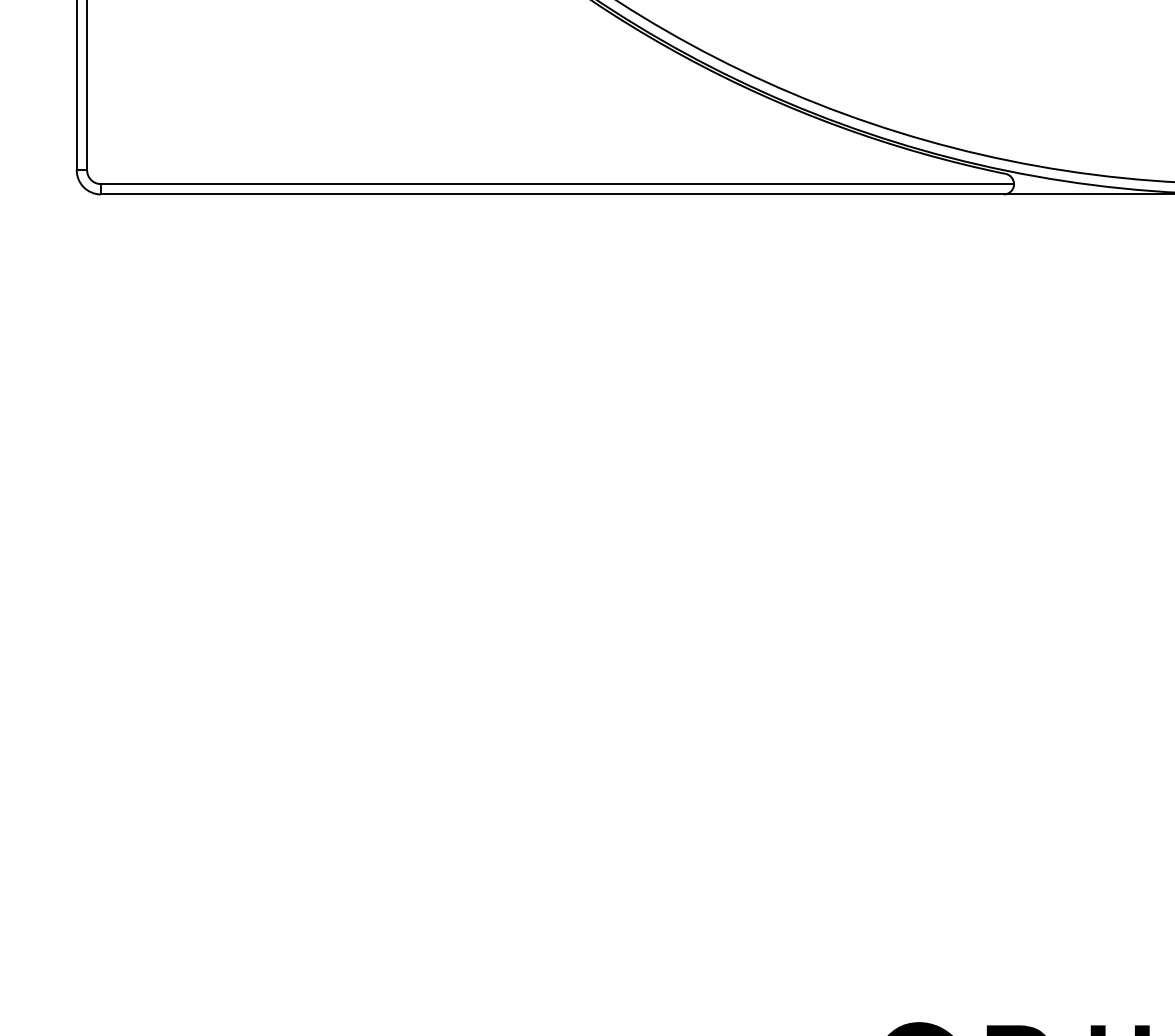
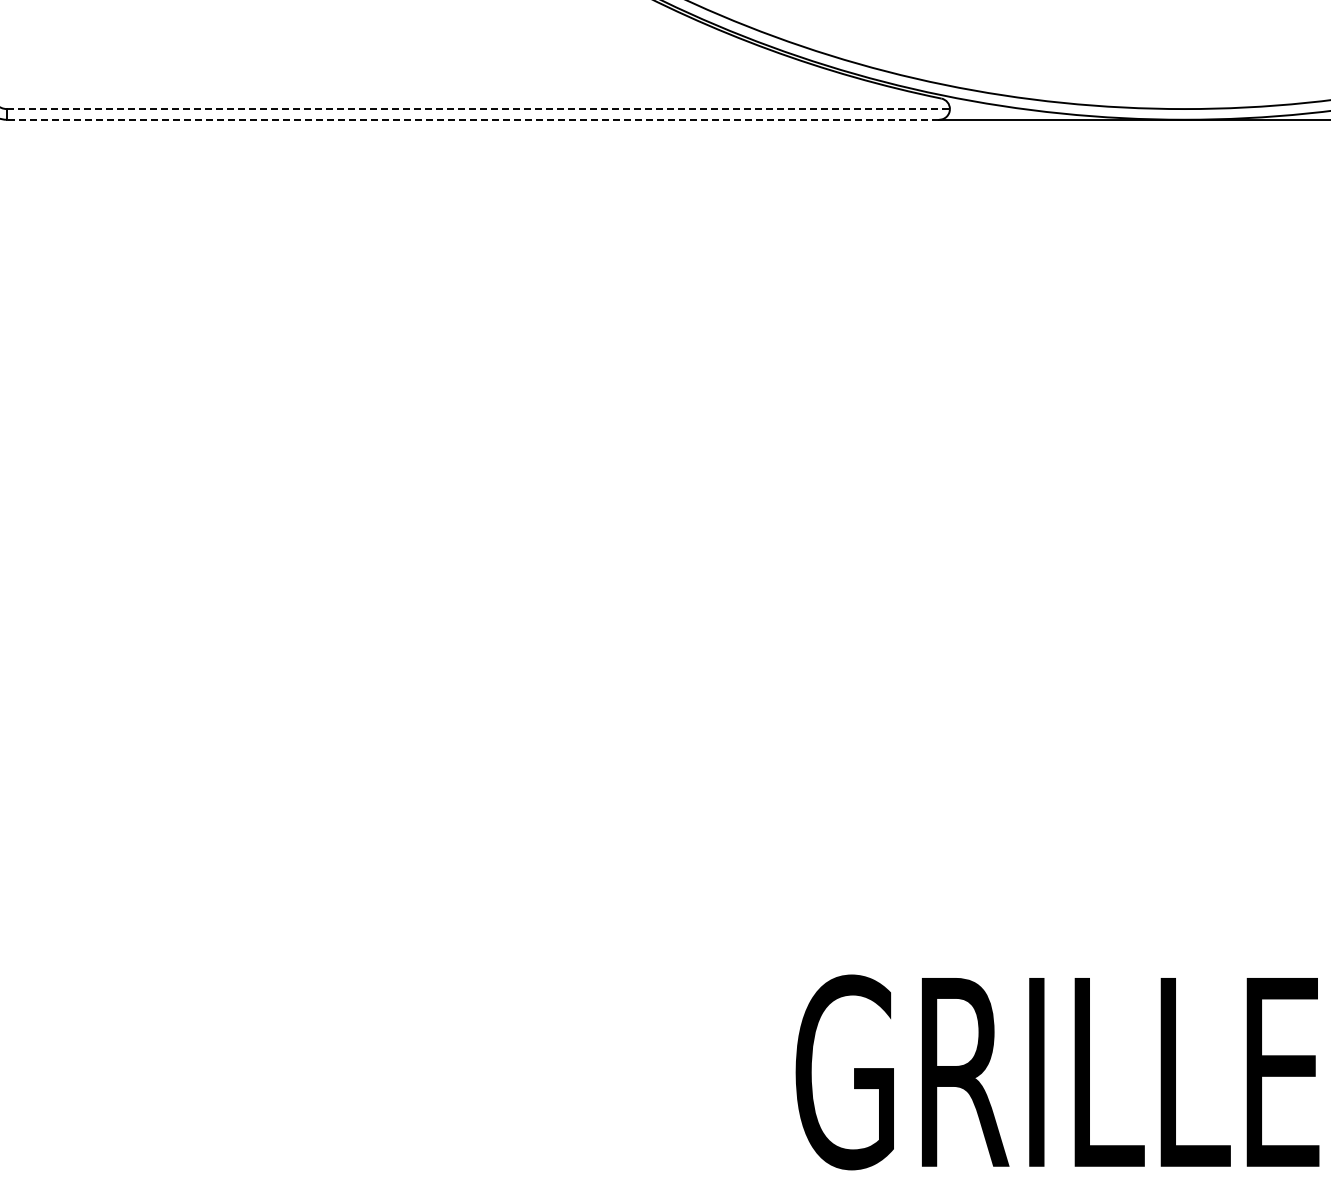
line: (557, 184) -> (478, 109), solid -> dashed
line: (551, 194) -> (472, 119), solid -> dashed

